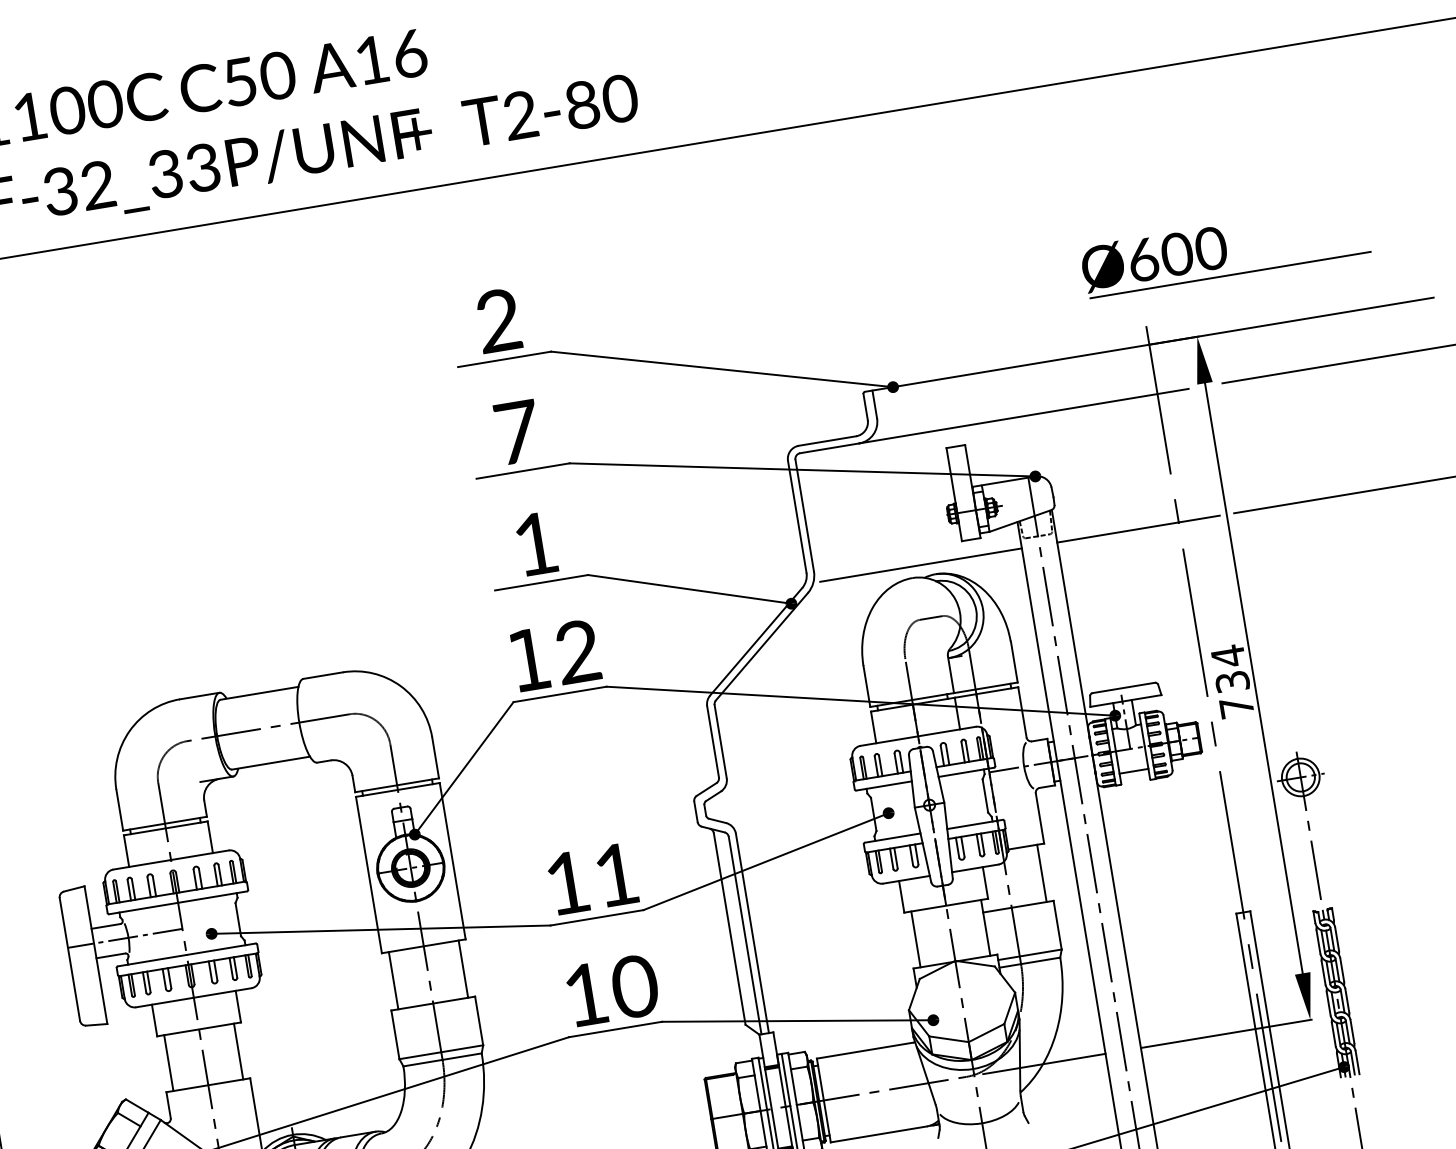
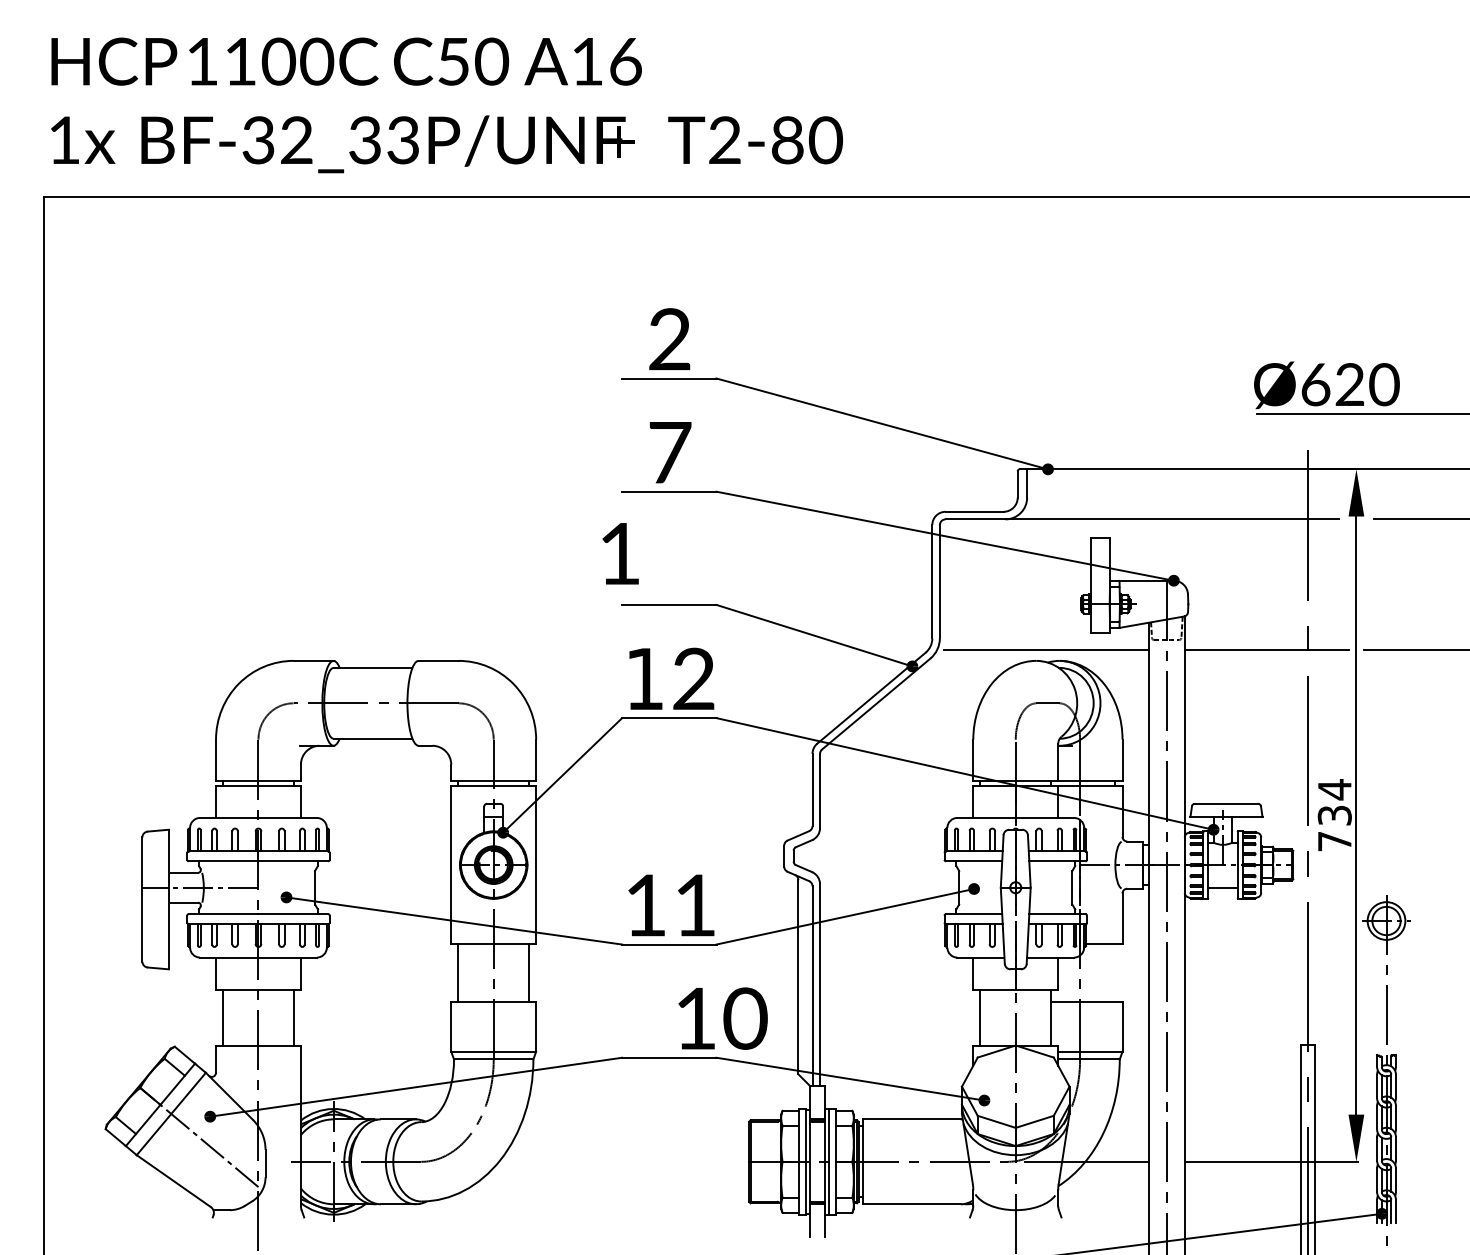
text: (1176, 254) -> (1349, 384), Ø600 -> Ø620
text: (536, 543) -> (620, 553), moved
line: (1041, 873) -> (1115, 973), removed
text: (612, 990) -> (722, 1018), moved

